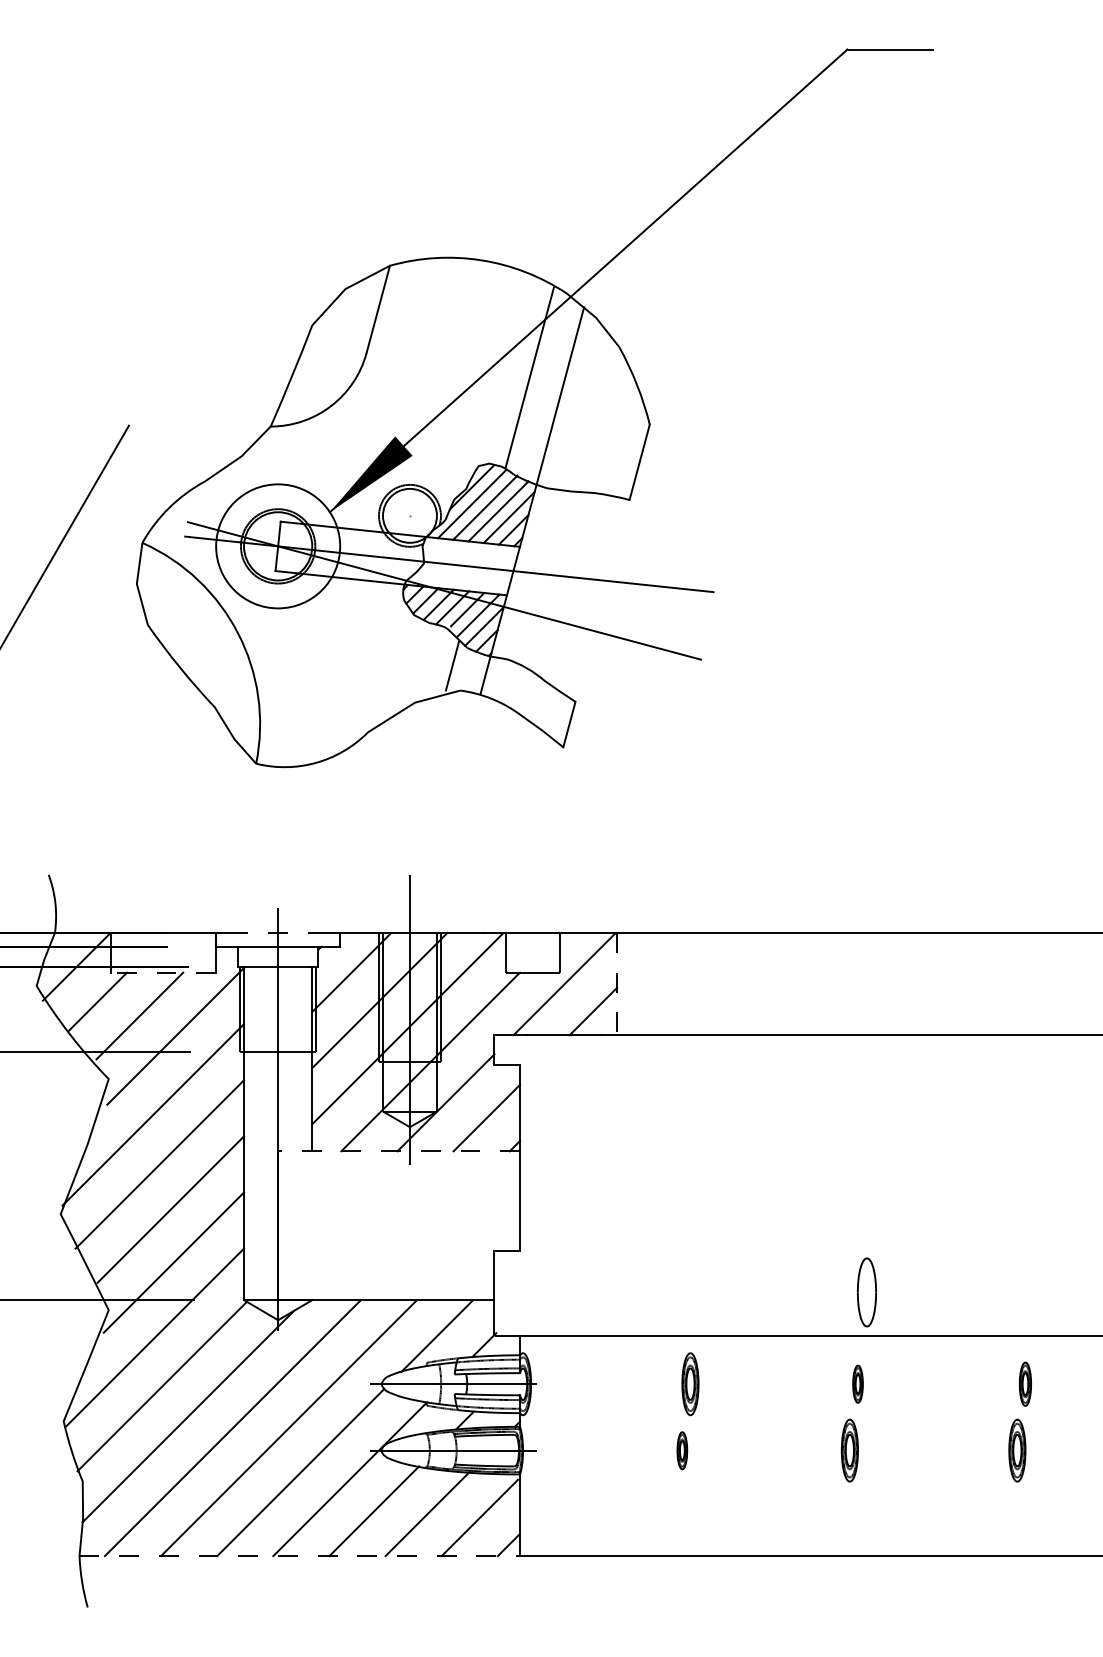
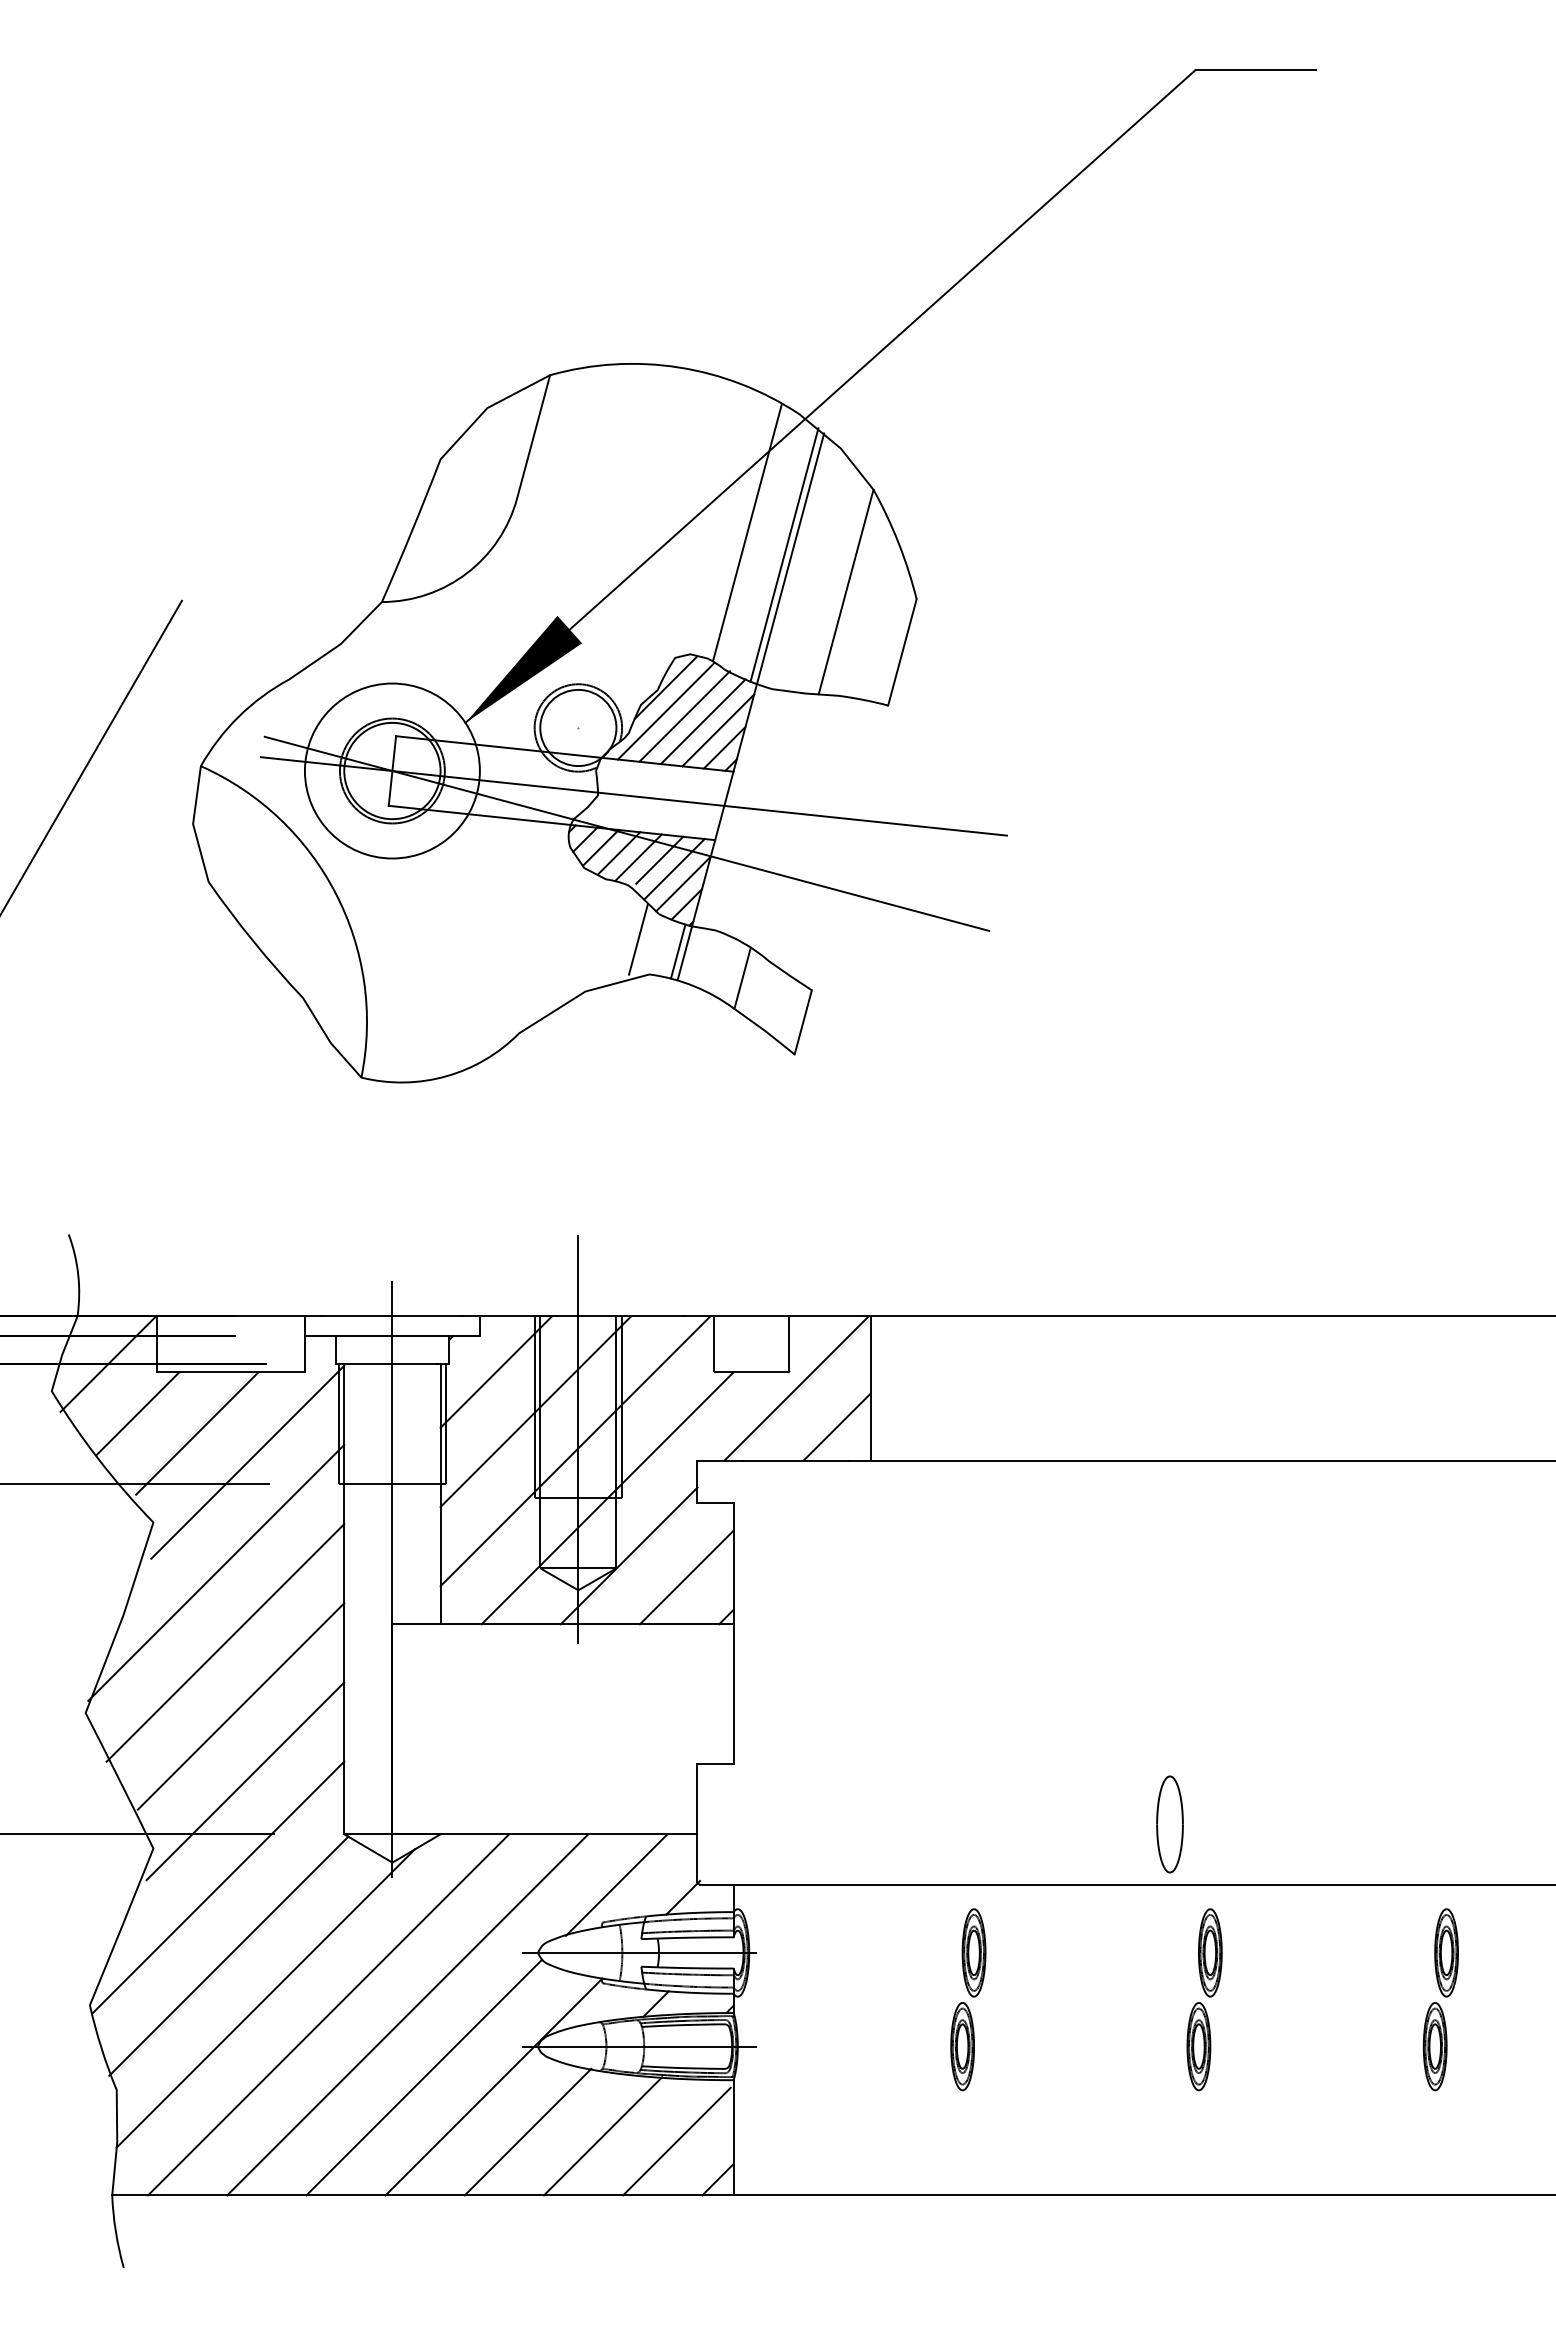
line: (556, 392) -> (784, 554), added
line: (599, 419) -> (845, 591), added
line: (480, 674) -> (678, 951), added
line: (526, 692) -> (742, 977), added
line: (278, 933) -> (392, 1316), dashed -> solid
line: (163, 972) -> (230, 1372), dashed -> solid
line: (617, 984) -> (870, 1388), dashed -> solid
line: (399, 1151) -> (563, 1624), dashed -> solid
part: (866, 1292) -> (1169, 1824), moved
part: (858, 1383) -> (1210, 1952), size x1.67
part: (1025, 1383) -> (1446, 1952), size x1.43
part: (682, 1450) -> (962, 2046), size x1.67
line: (299, 1556) -> (422, 2195), dashed -> solid

